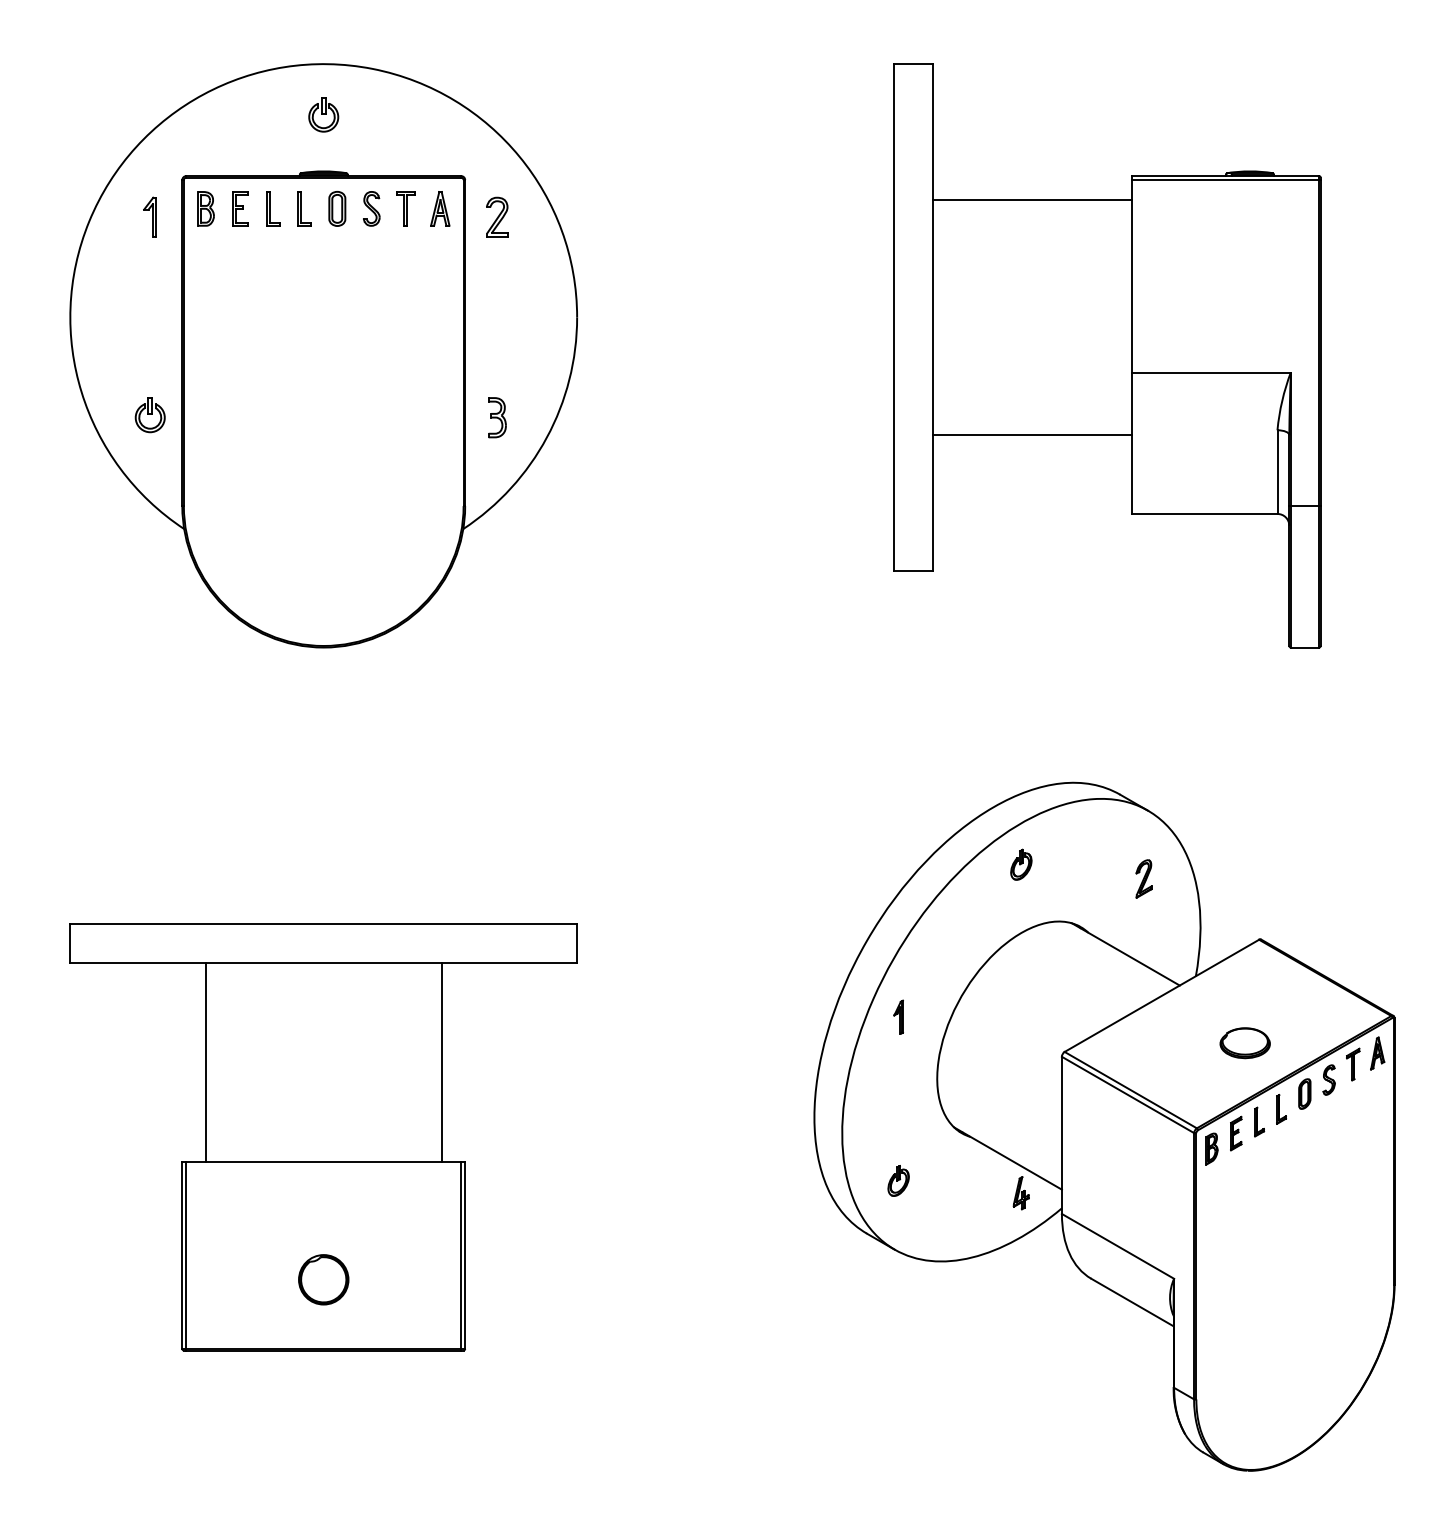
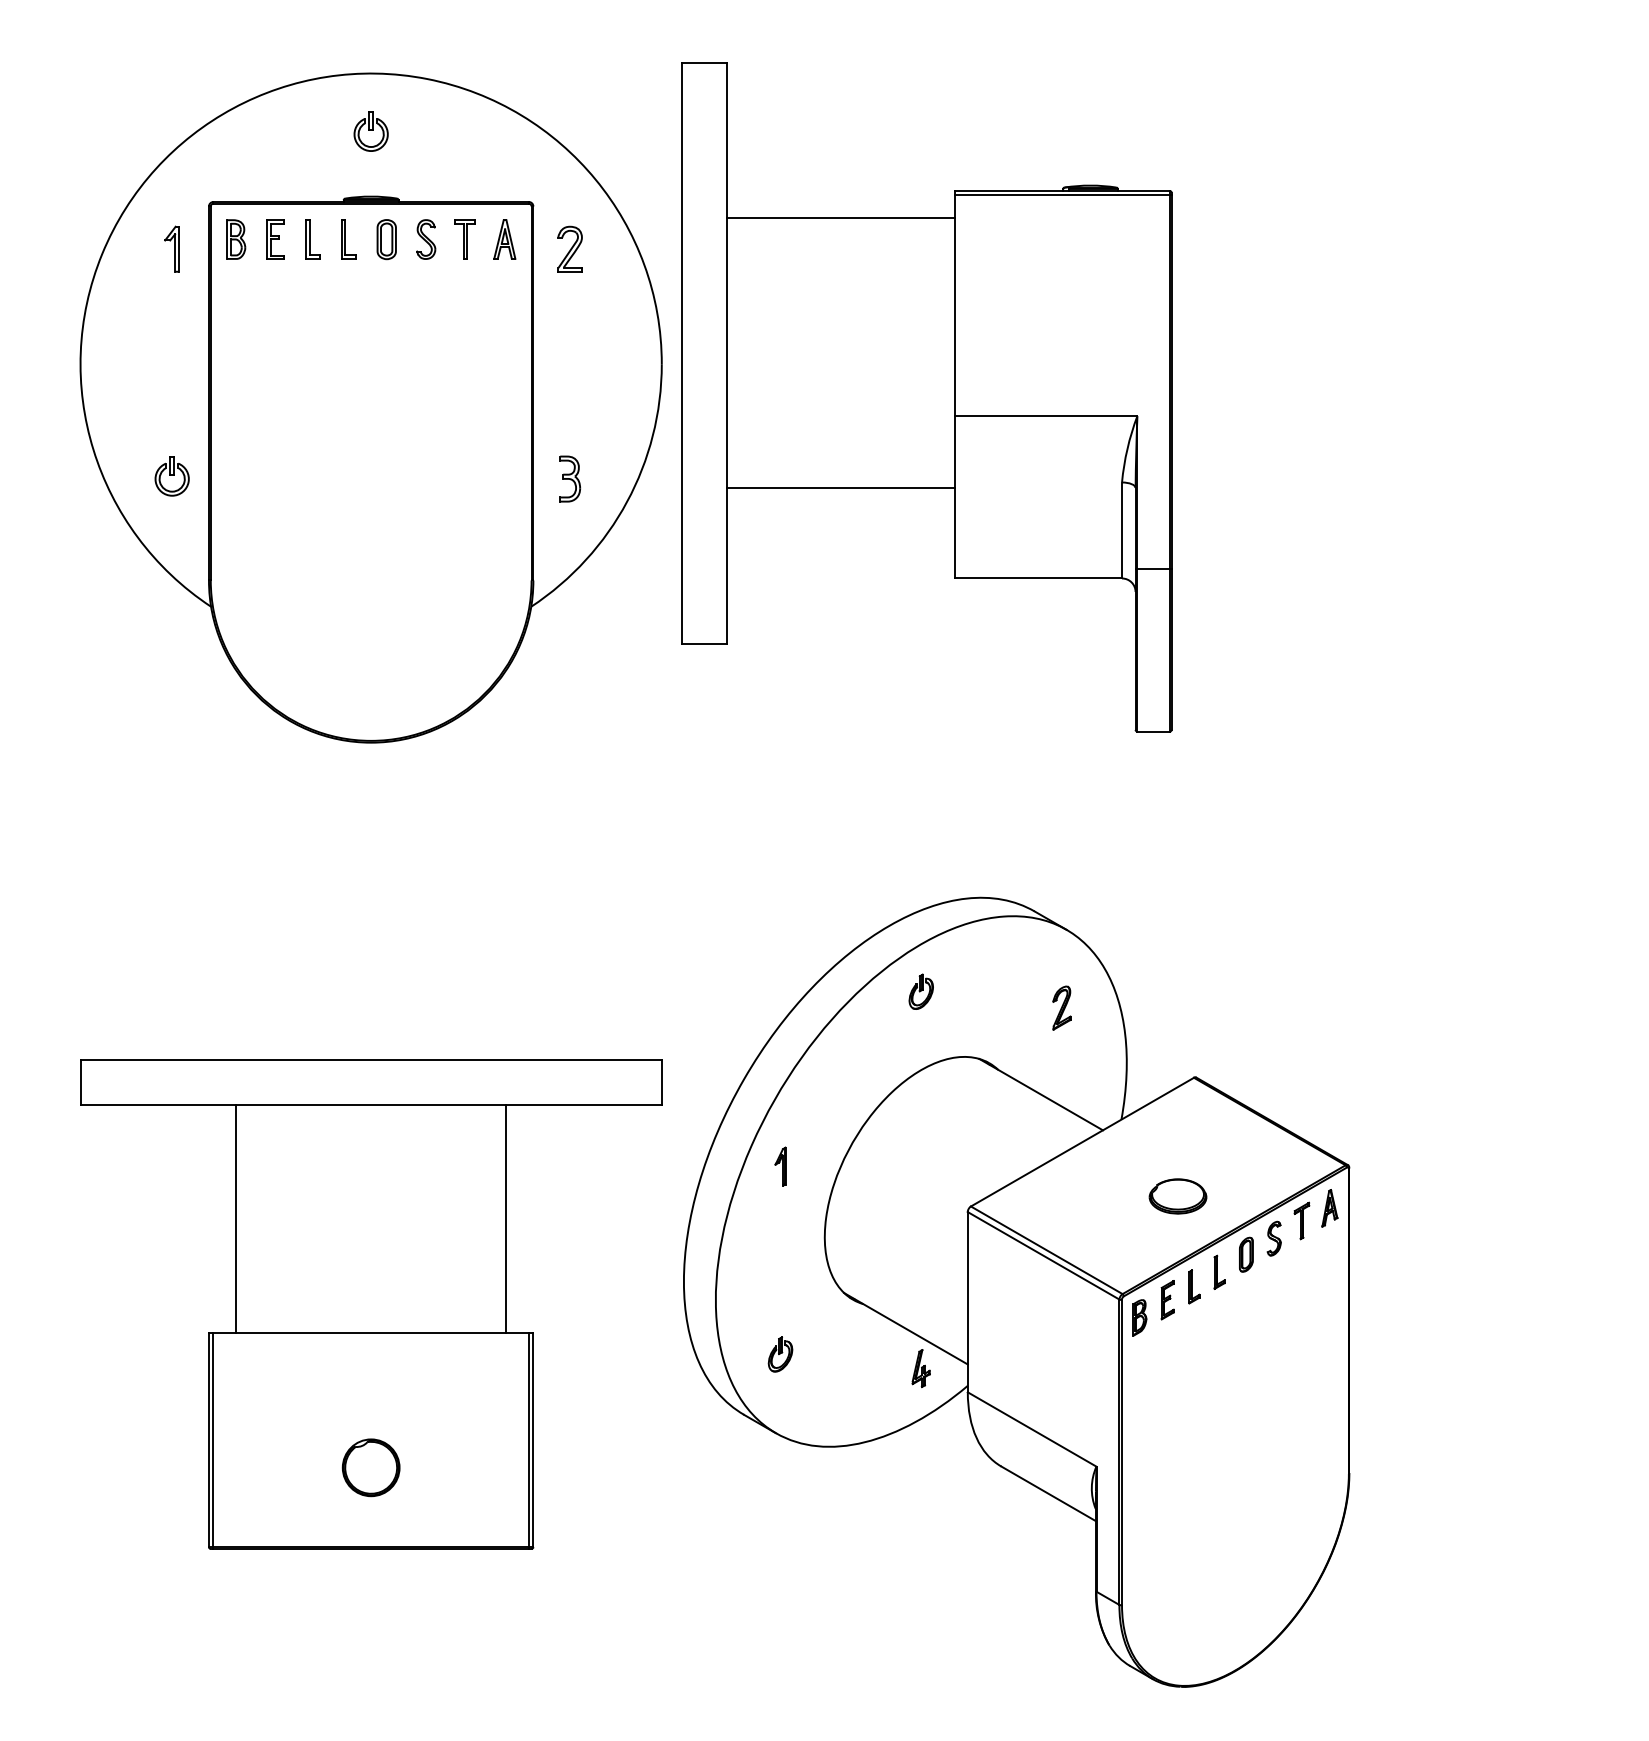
part: (1106, 356) -> (926, 397), moved
part: (1104, 1126) -> (1016, 1291), moved

